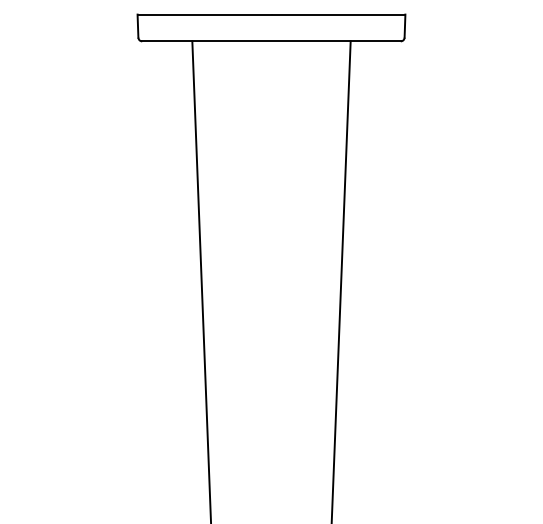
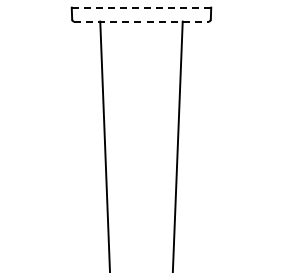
line: (271, 14) -> (141, 7), solid -> dashed
line: (273, 41) -> (142, 21), solid -> dashed

